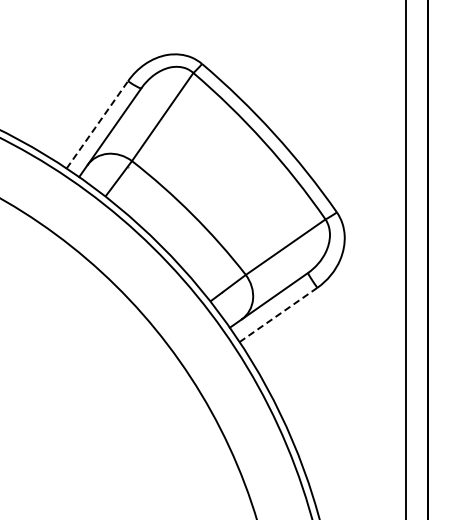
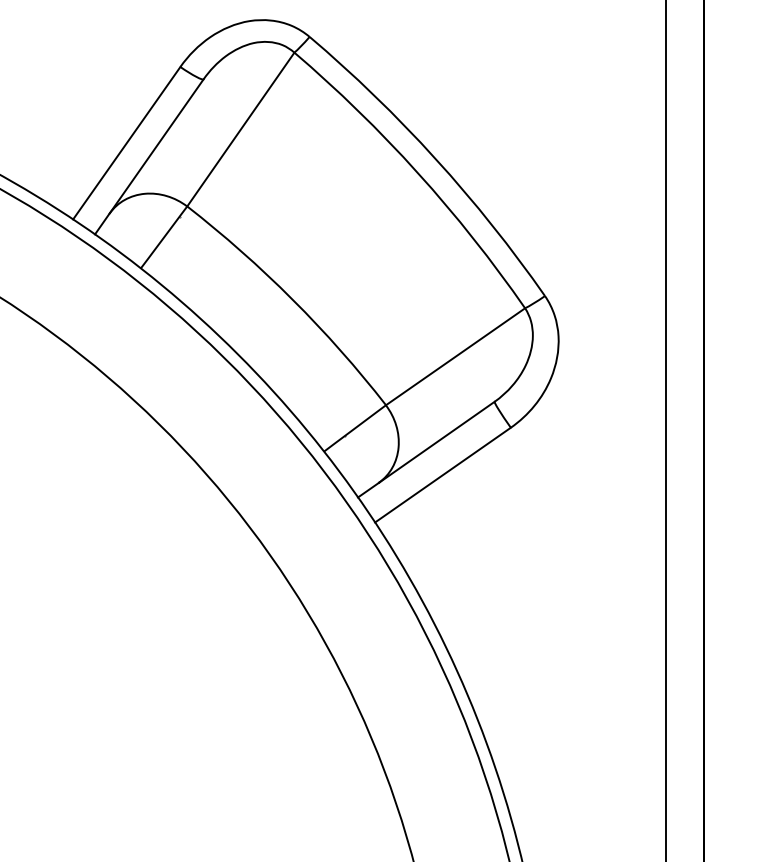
line: (97, 124) -> (126, 142), dashed -> solid
line: (278, 315) -> (442, 476), dashed -> solid

